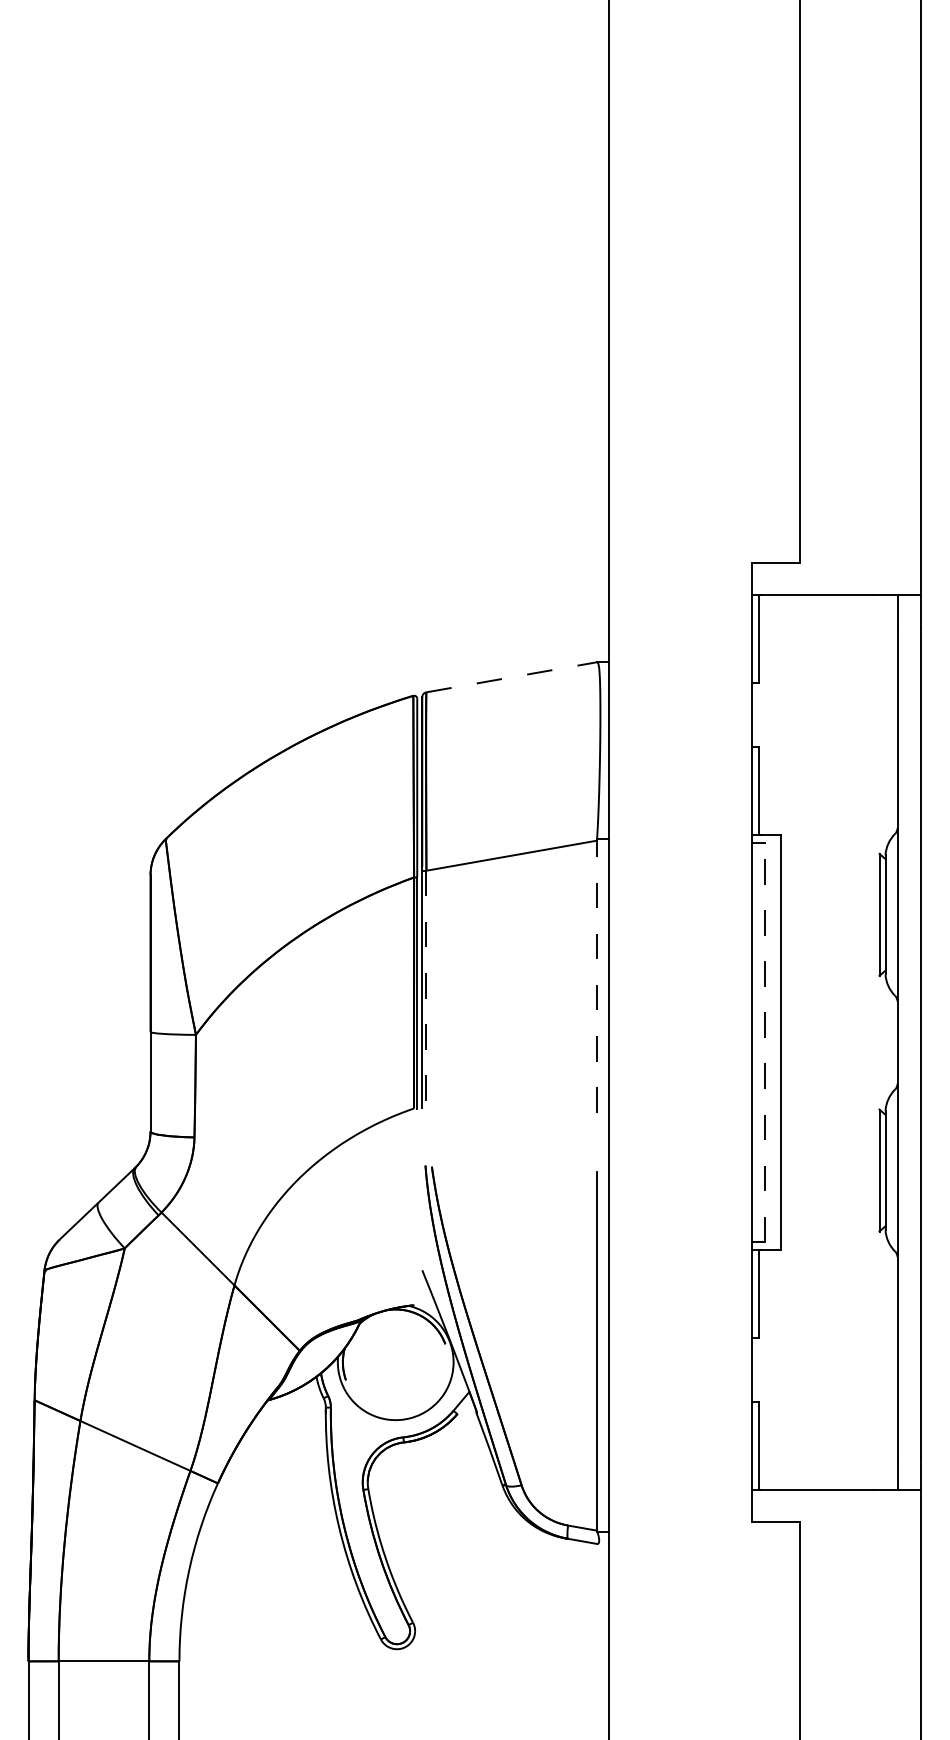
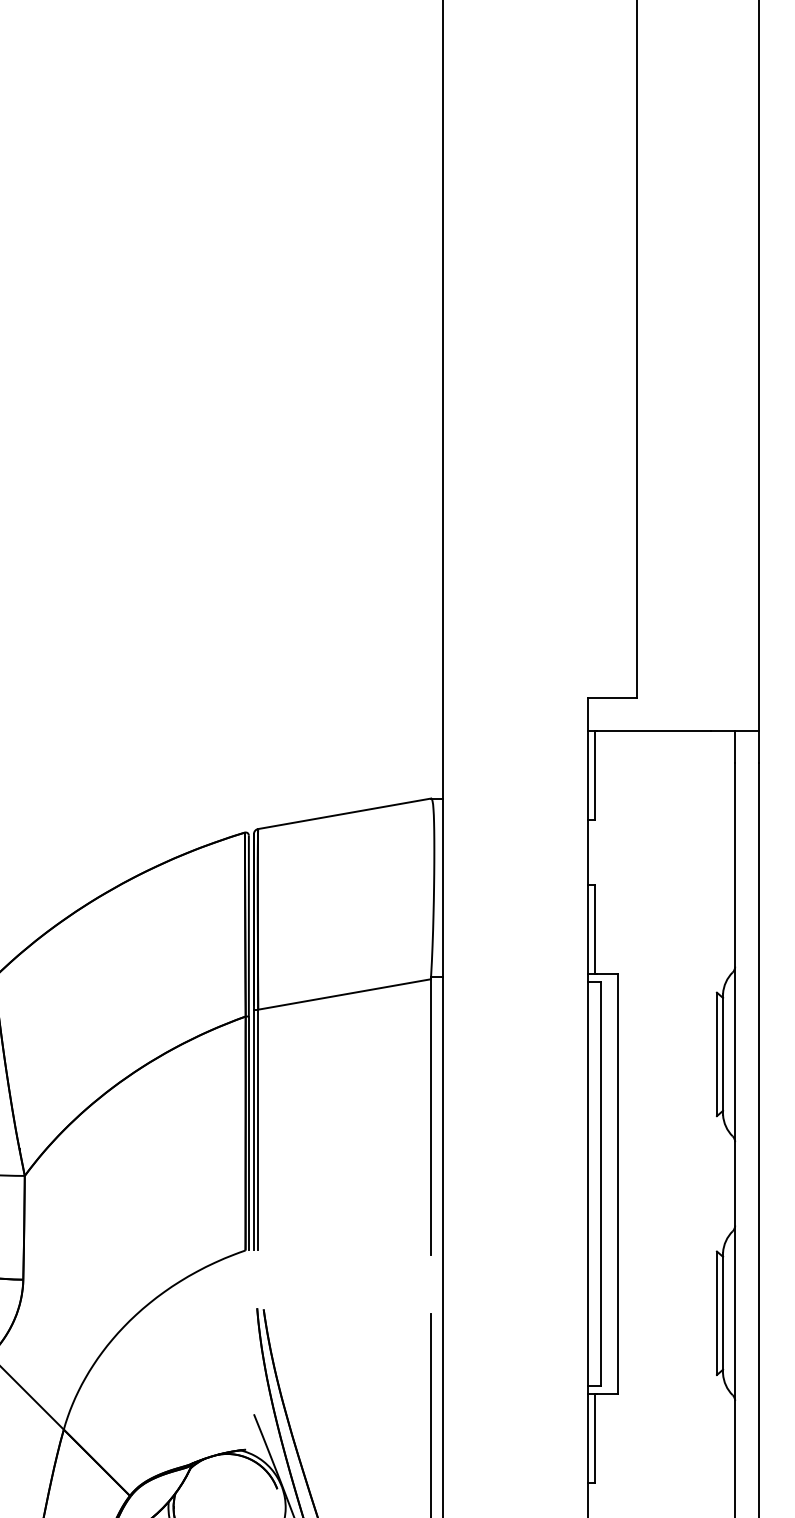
line: (511, 677) -> (344, 814), dashed -> solid
line: (597, 976) -> (431, 1116), dashed -> solid
line: (426, 989) -> (258, 1129), dashed -> solid
line: (765, 1042) -> (601, 1183), dashed -> solid

